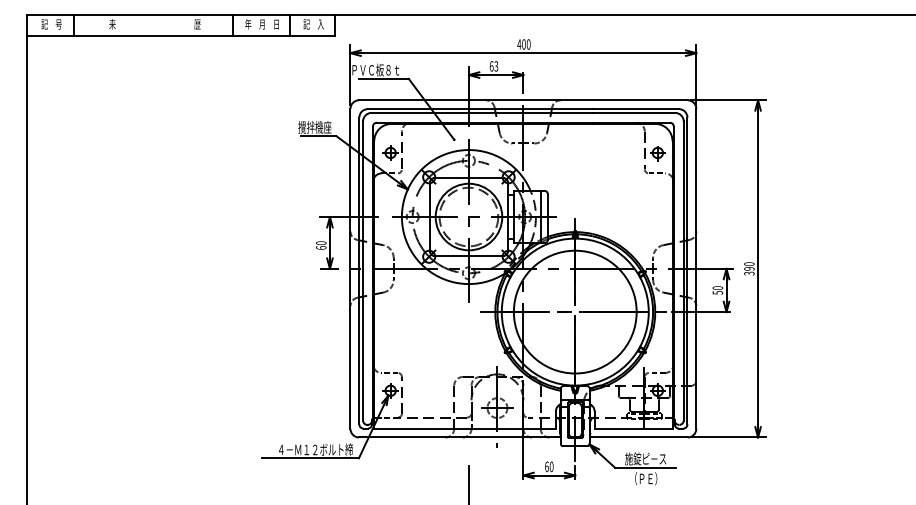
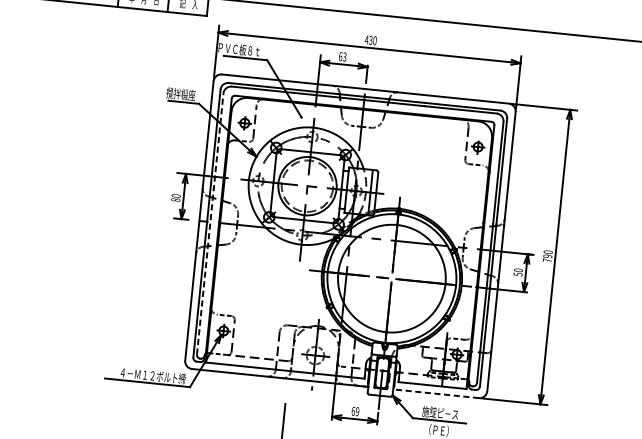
text: (523, 44) -> (370, 40), 400 -> 430
text: (321, 247) -> (176, 199), 60 -> 80
line: (363, 271) -> (210, 224), solid -> dashed
text: (749, 273) -> (547, 260), 390 -> 790
line: (638, 437) -> (435, 393), solid -> dashed
text: (551, 466) -> (357, 411), 60 -> 69

